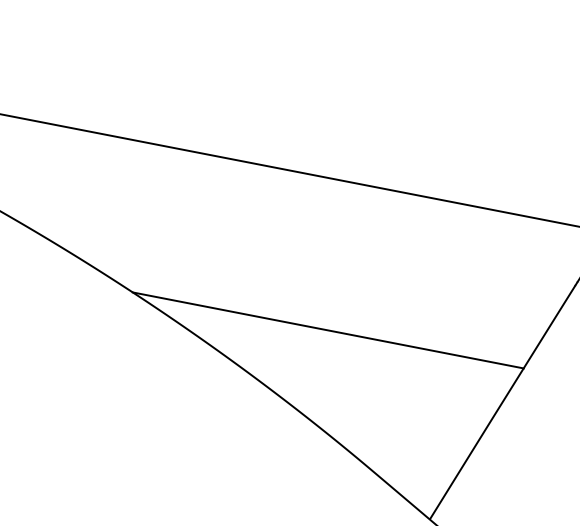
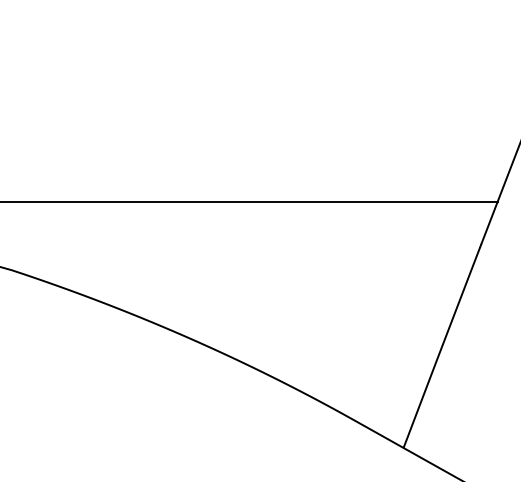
line: (327, 330) -> (297, 318), removed

